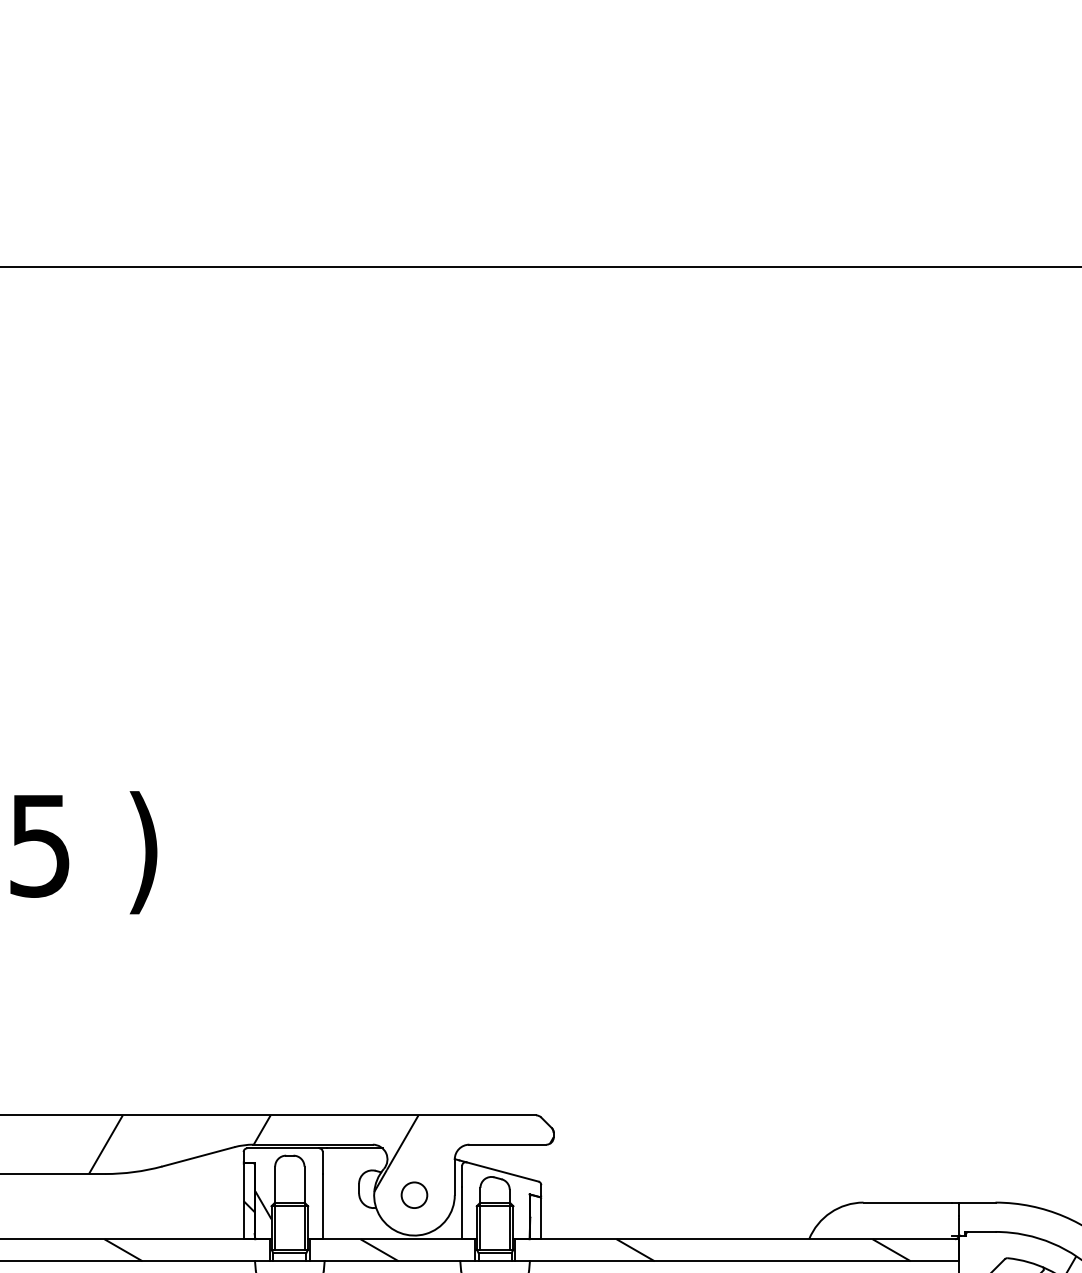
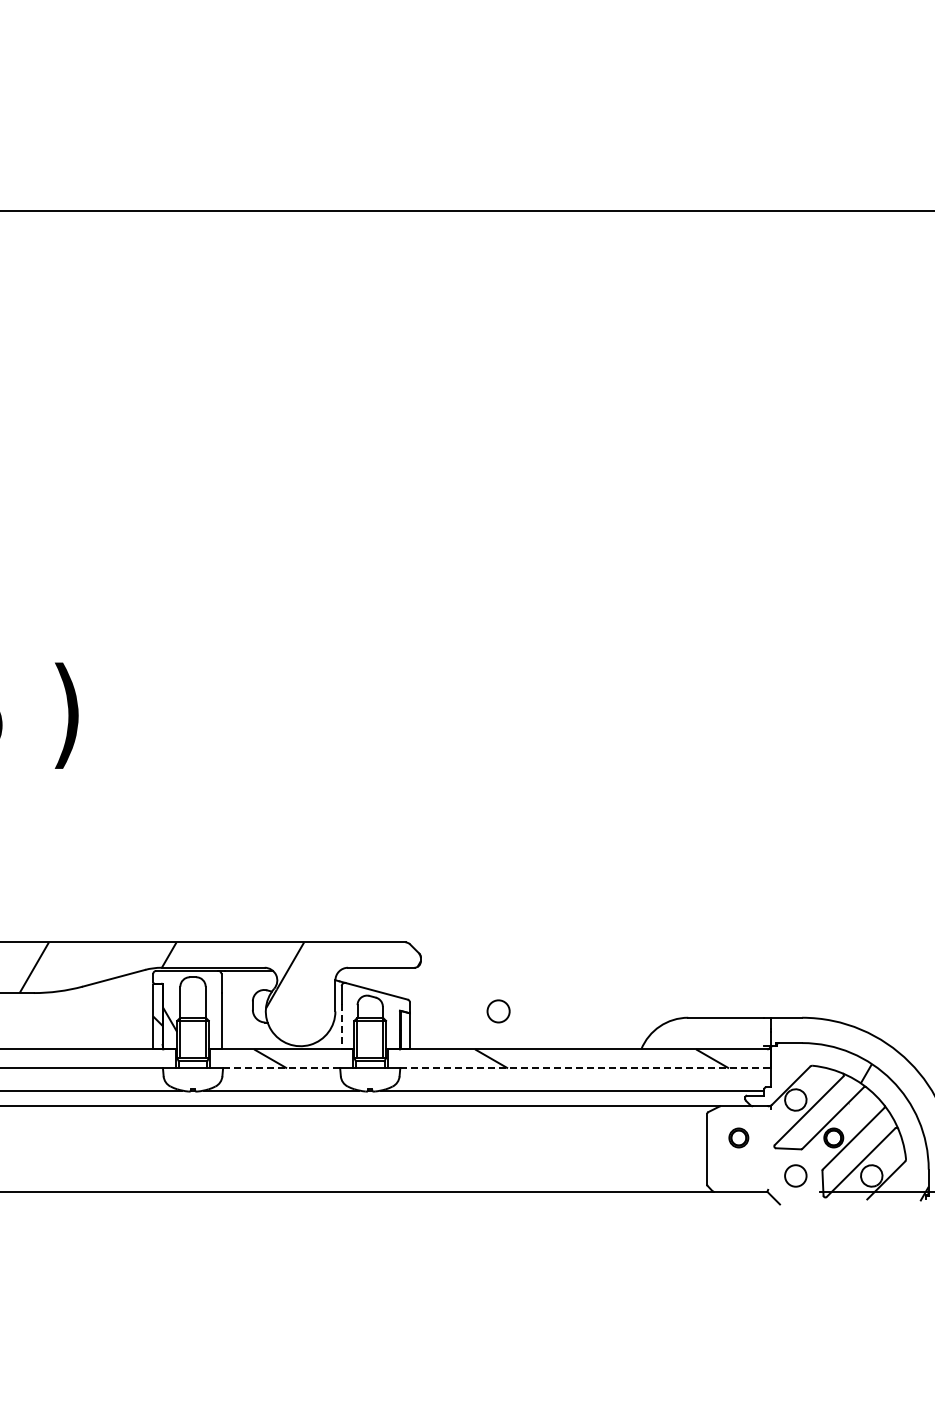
circle: (414, 1195) -> (498, 1011), moved
line: (461, 1212) -> (341, 1026), solid -> dashed
hatch: (123, 1249) -> (49, 1058), removed
line: (392, 1261) -> (281, 1068), solid -> dashed
line: (744, 1261) -> (585, 1068), solid -> dashed

